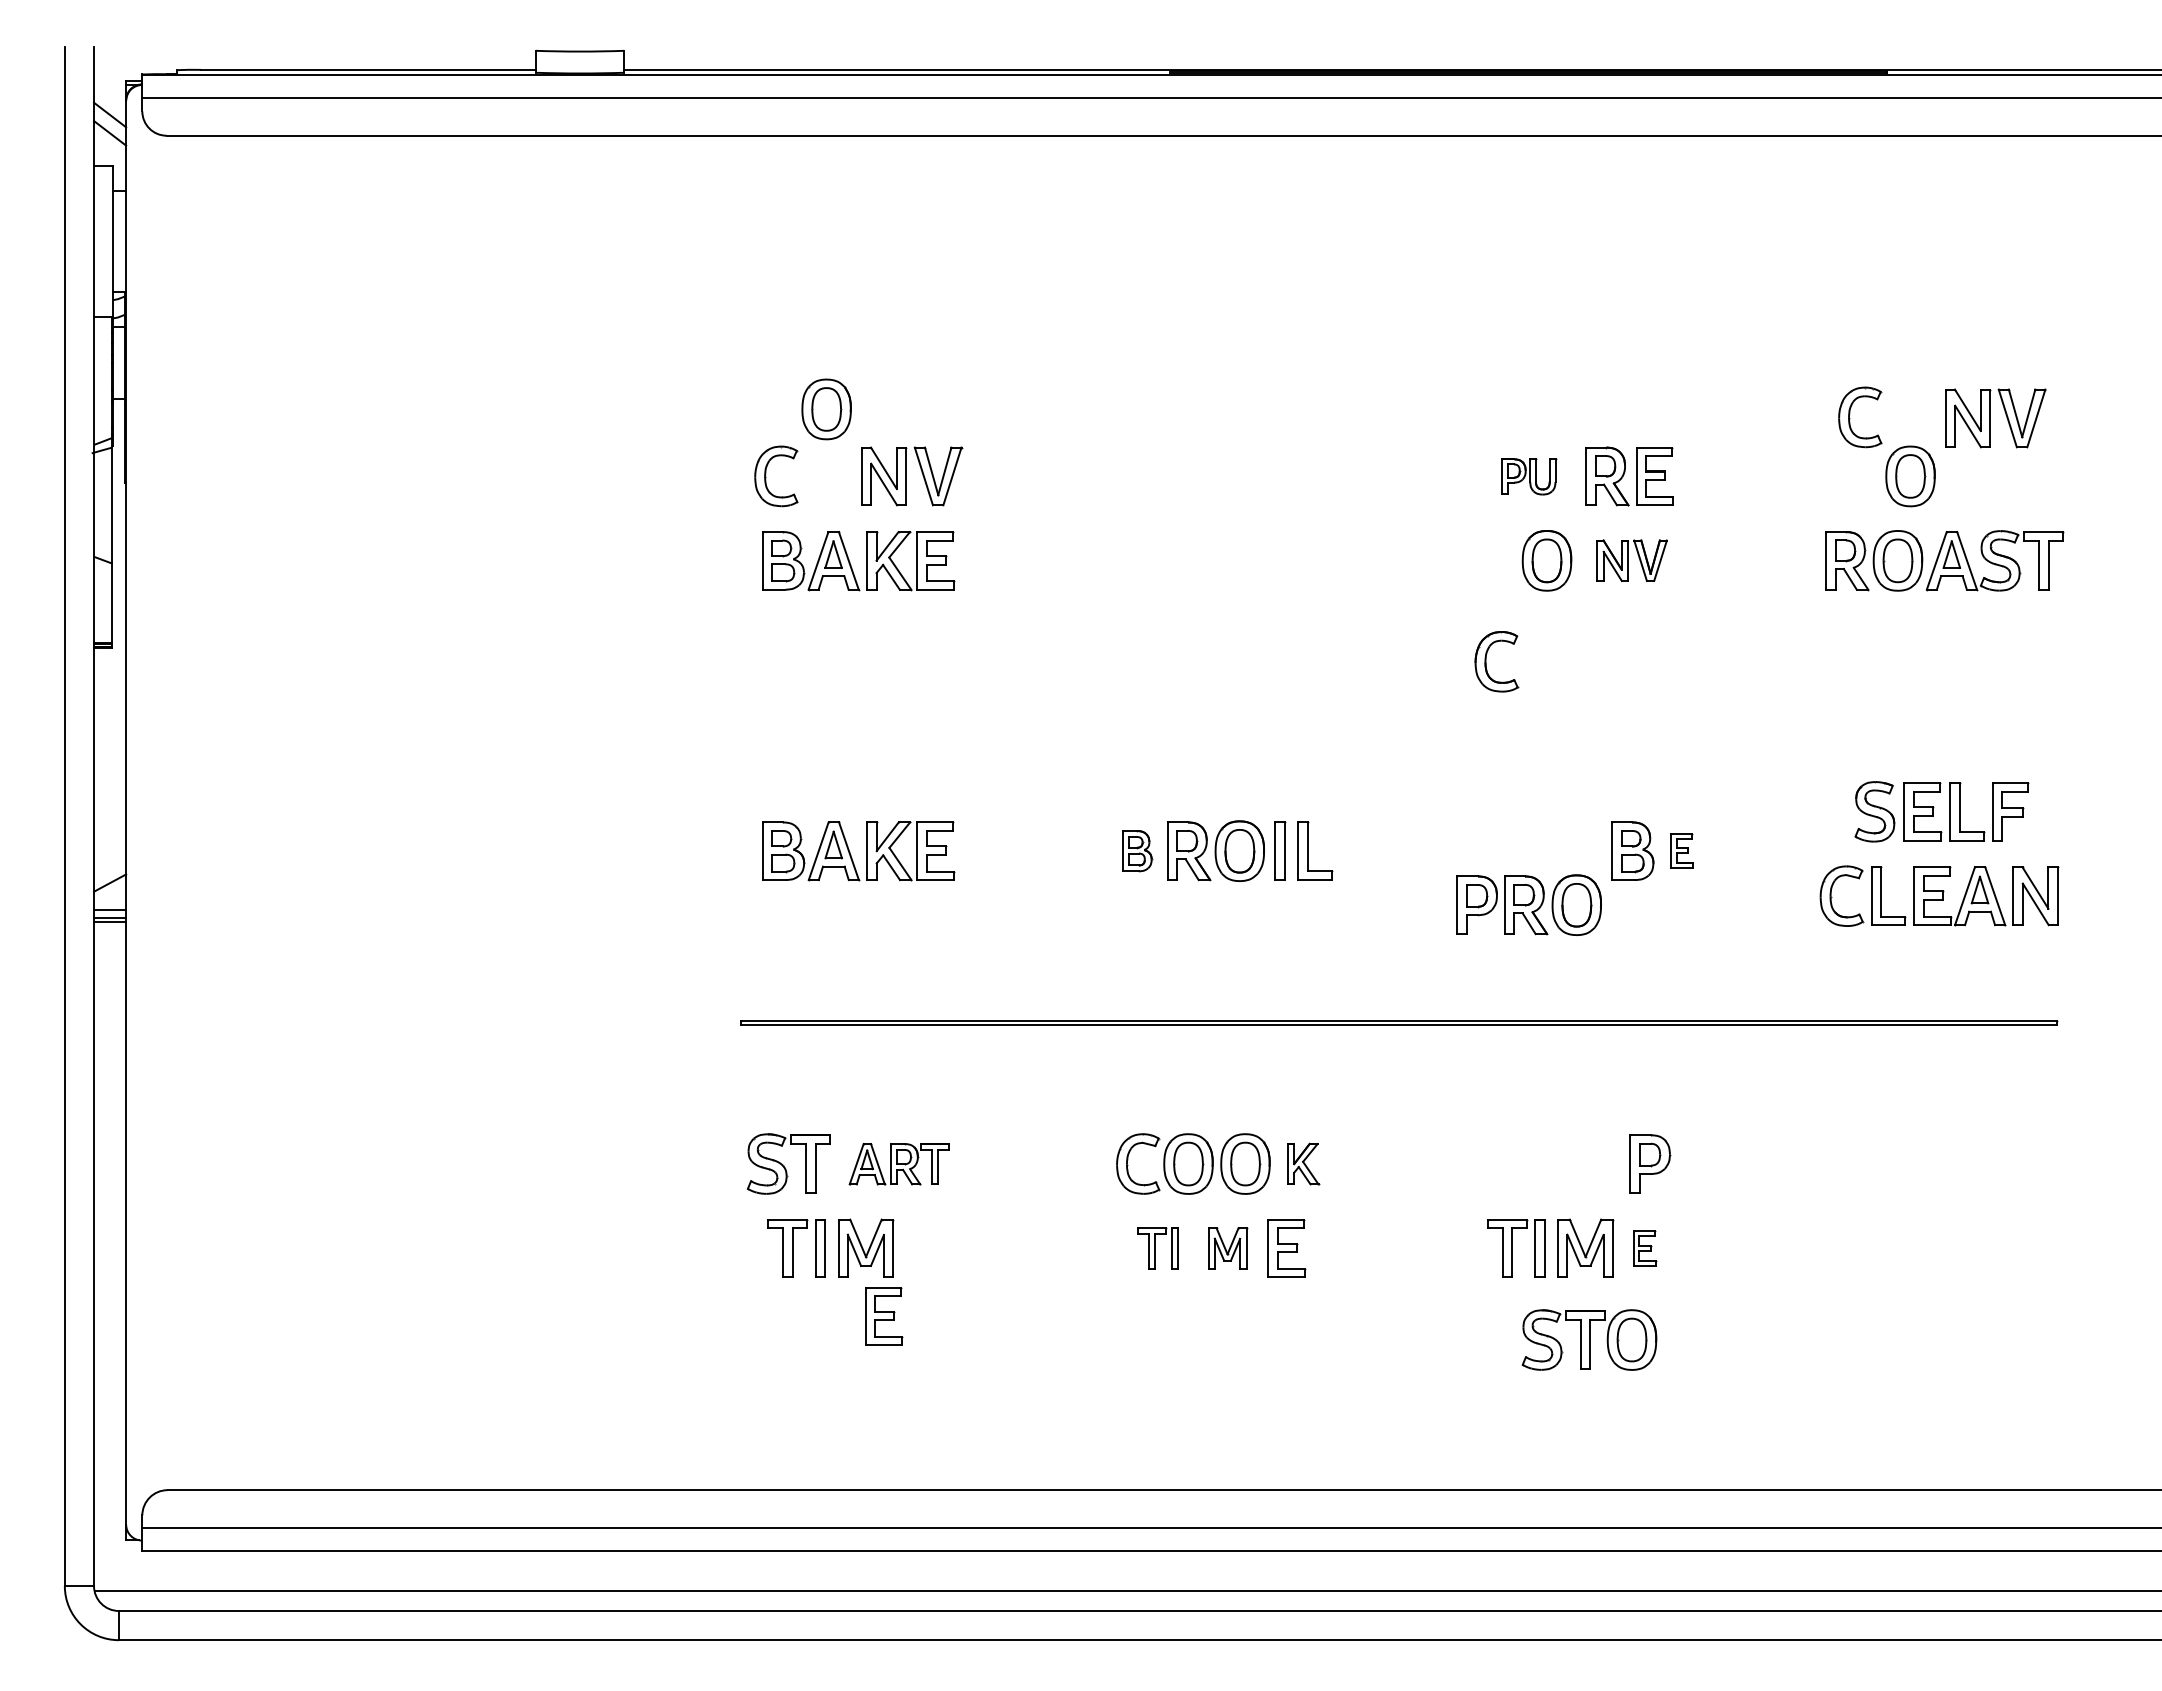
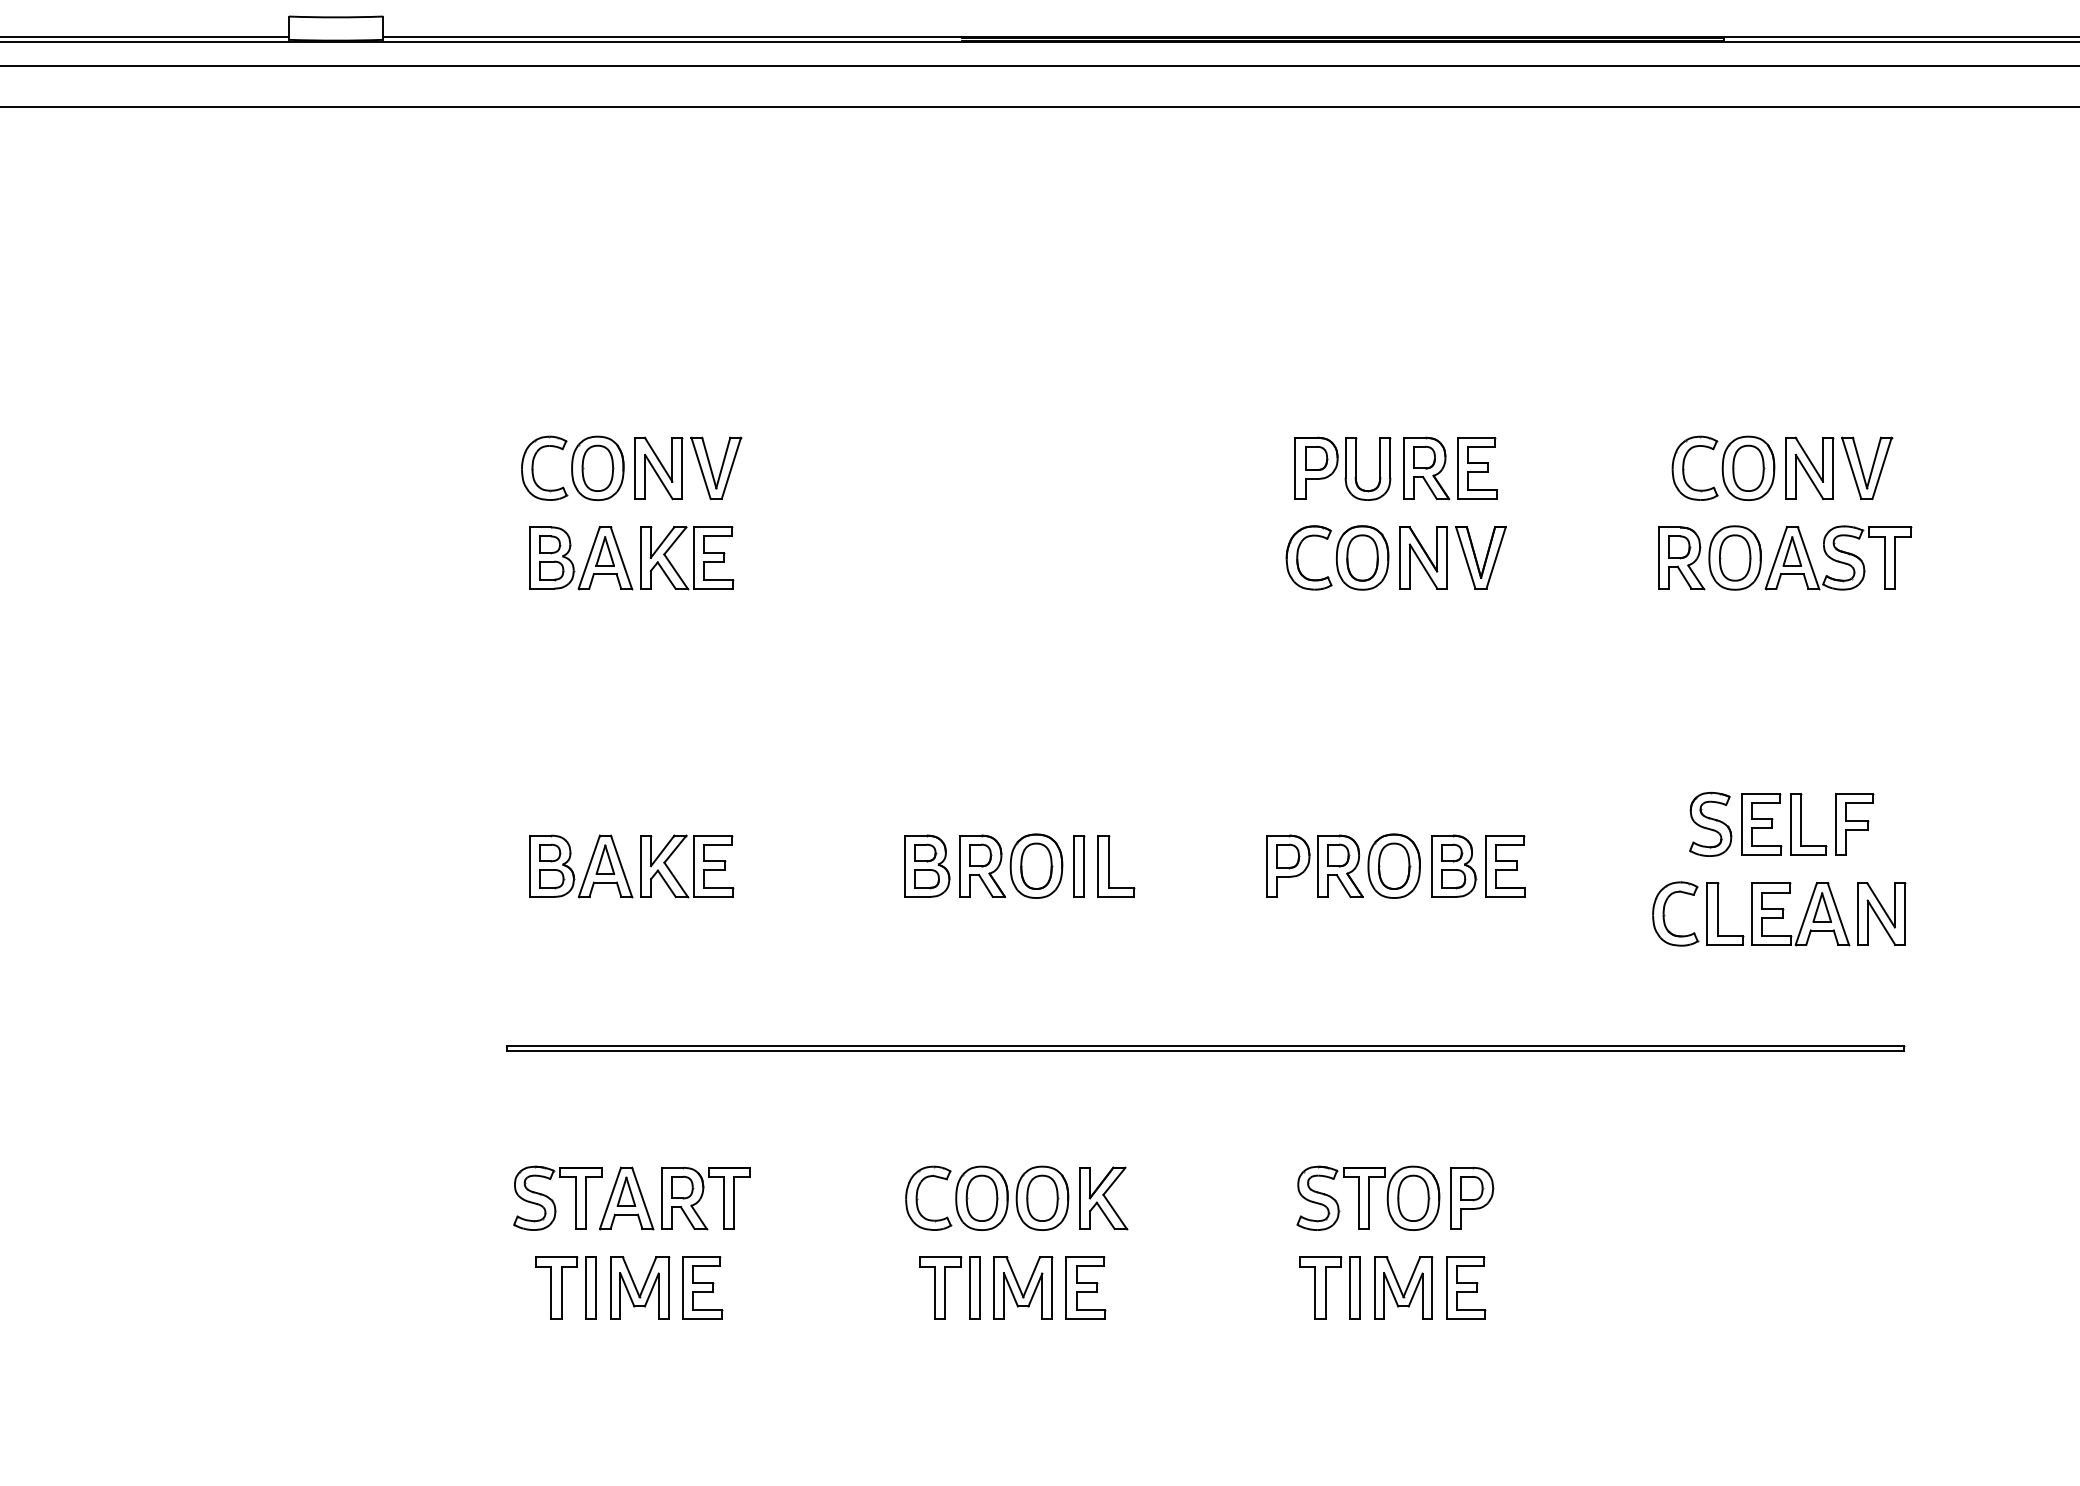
part: (826, 409) -> (597, 468), moved
part: (1850, 418) -> (1684, 469), moved
part: (1995, 418) -> (1838, 468), moved
part: (1528, 476) -> (1342, 468), size x1.67
part: (1631, 560) -> (1452, 557), size x1.43
part: (1486, 661) -> (1298, 557), moved
part: (1137, 850) -> (927, 865), size x1.43
part: (1681, 850) -> (1505, 865), size x1.67
part: (1528, 904) -> (1342, 865), moved
part: (898, 1164) -> (674, 1198), size x1.43
part: (1303, 1164) -> (1104, 1198), size x1.43
part: (1227, 1247) -> (1023, 1286), size x1.43
part: (1158, 1248) -> (950, 1288), size x1.43
part: (1644, 1248) -> (1466, 1288), size x1.67
part: (884, 1316) -> (702, 1288), moved
part: (1589, 1339) -> (1368, 1197), moved

